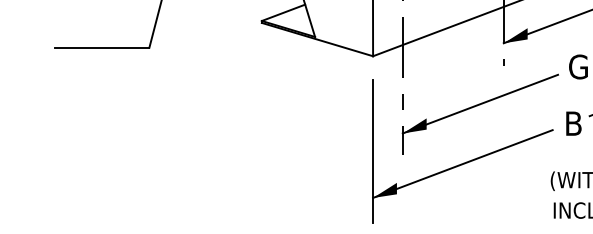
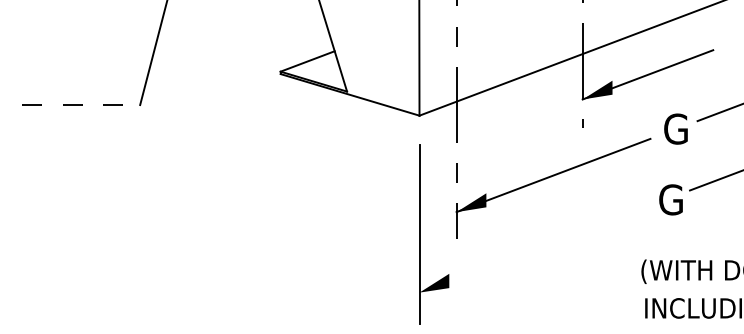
line: (102, 48) -> (81, 105), solid -> dashed
text: (574, 123) -> (670, 199), B -> G
line: (462, 163) -> (531, 249), removed

